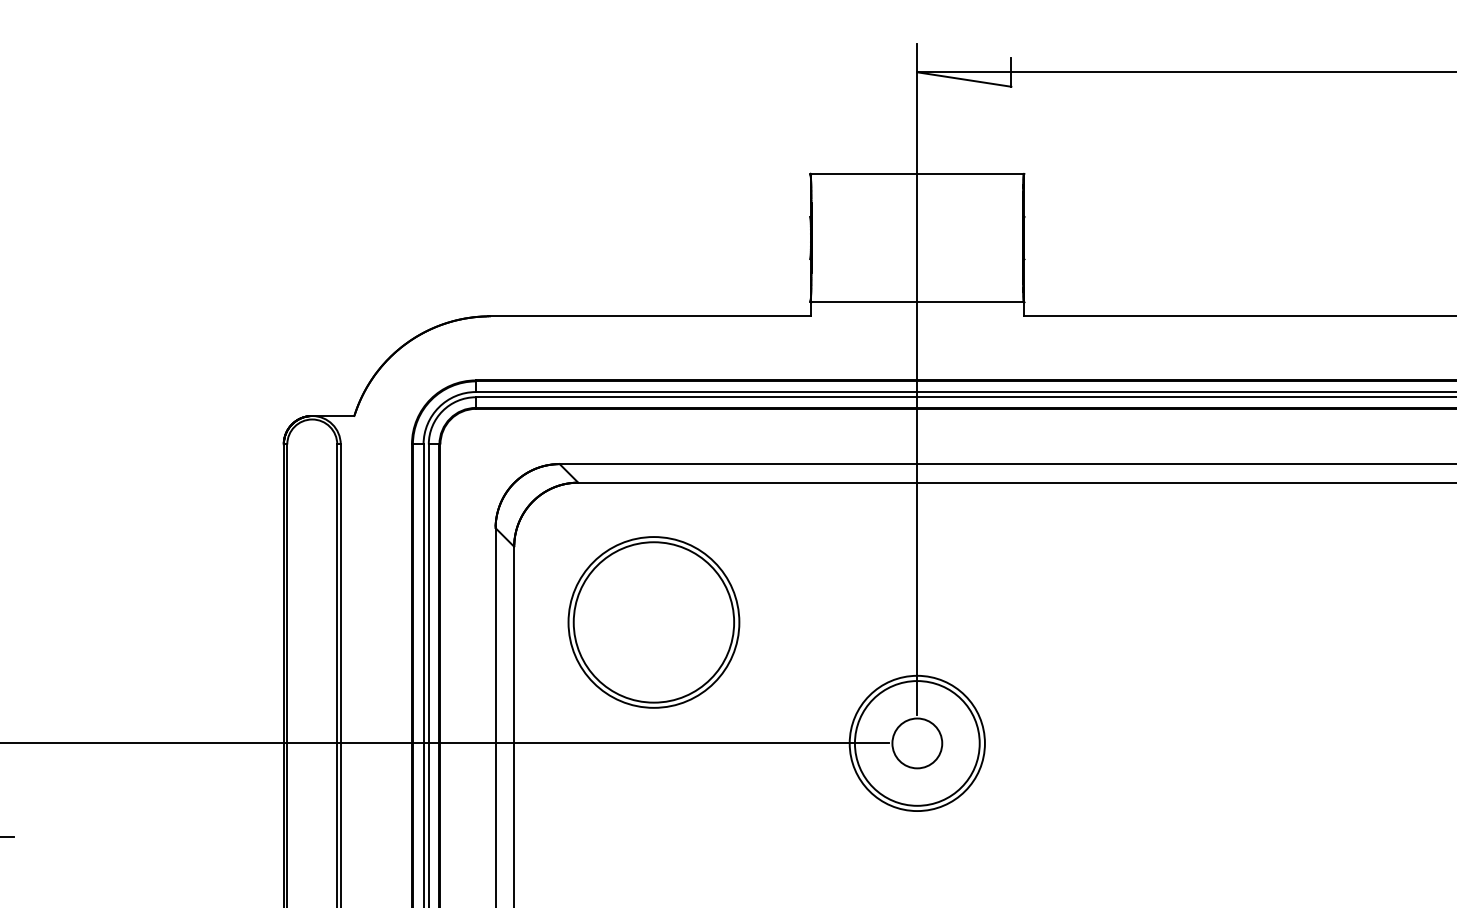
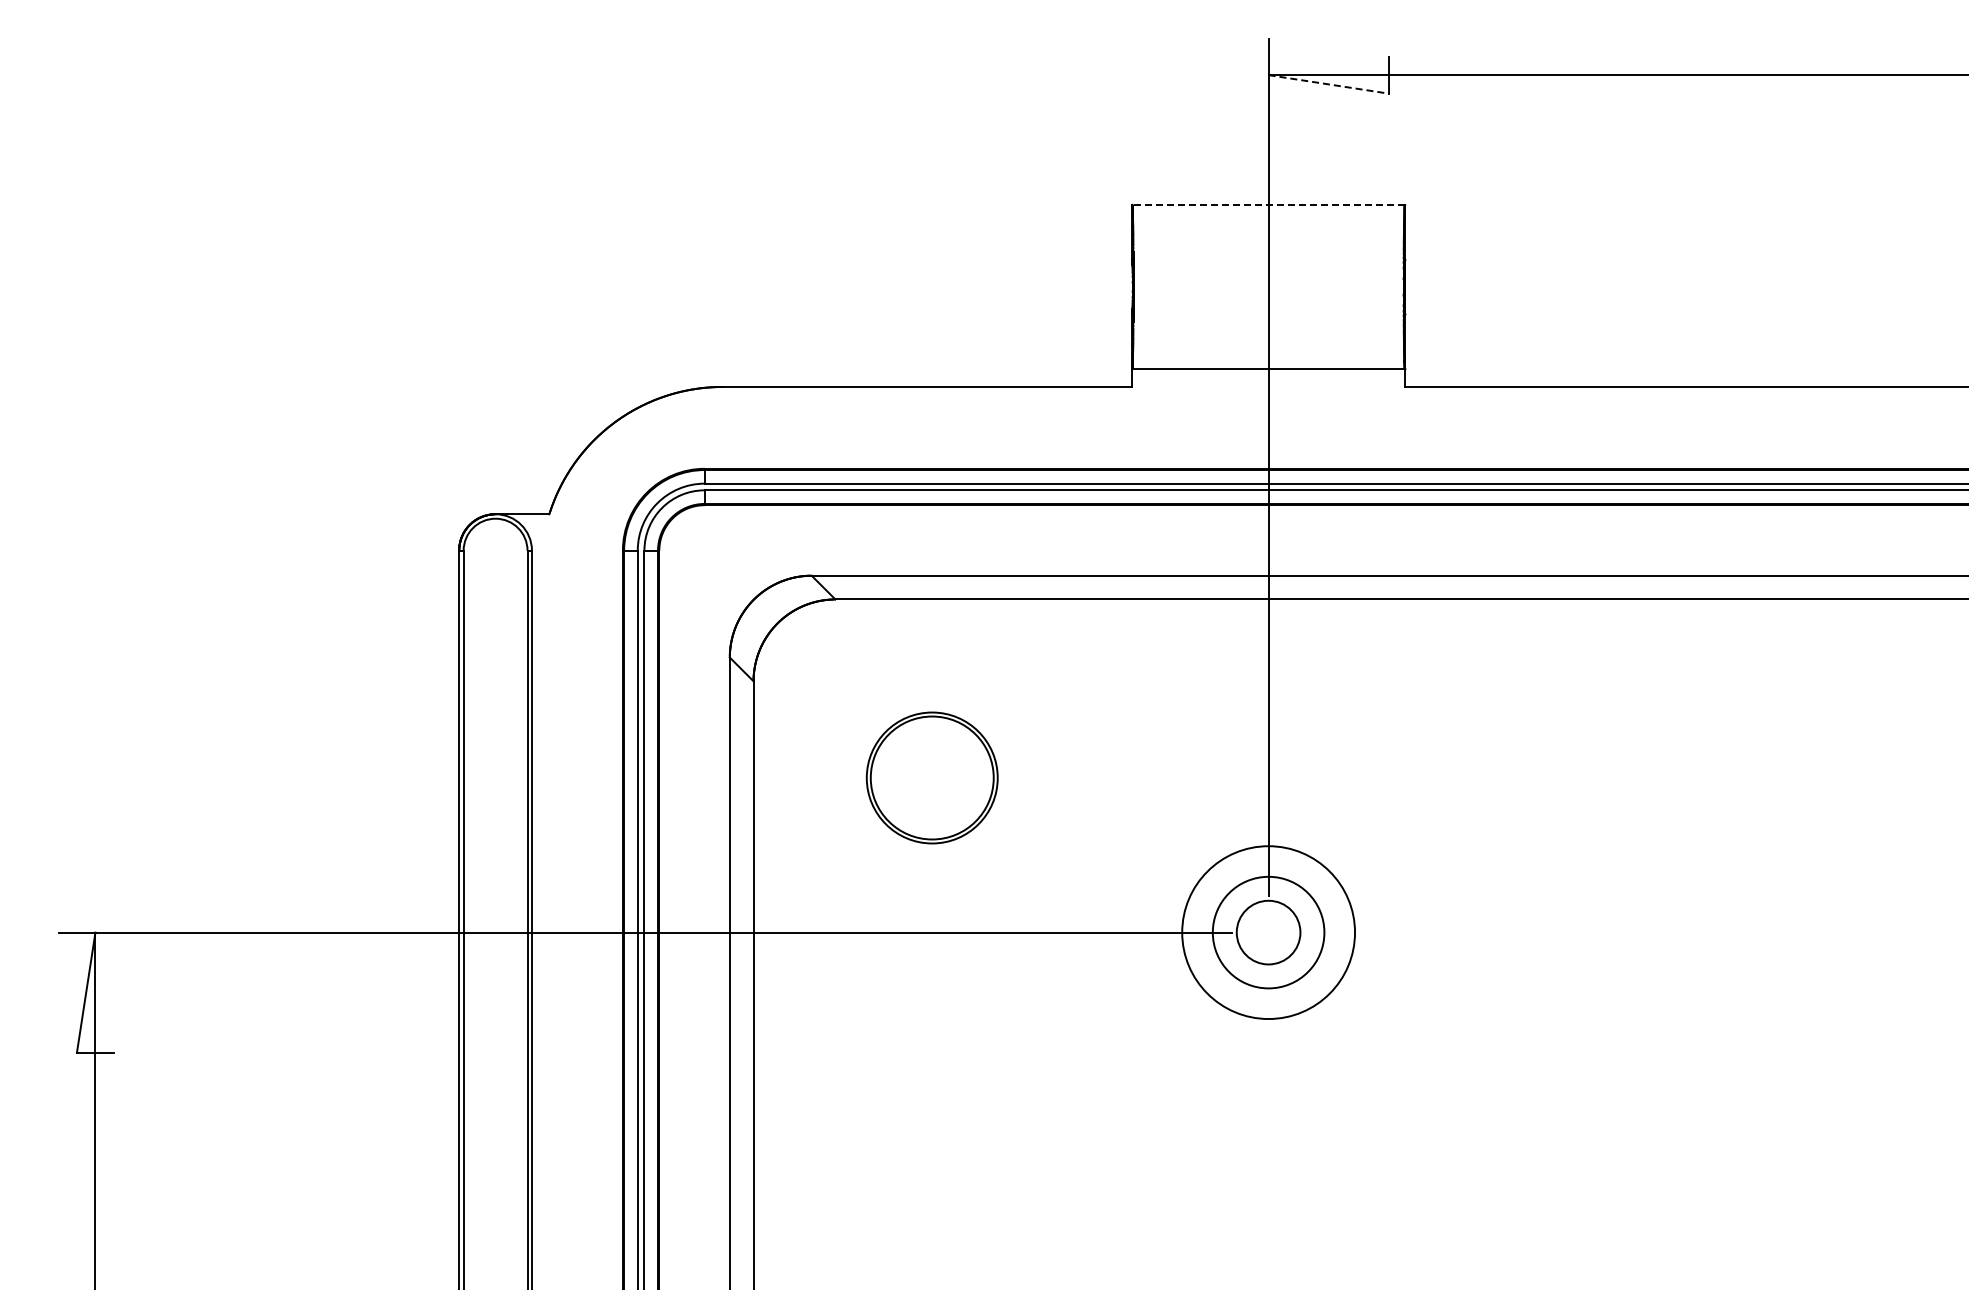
line: (964, 79) -> (1328, 84), solid -> dashed
line: (917, 174) -> (1268, 205), solid -> dashed
part: (654, 622) -> (932, 777), size x0.6
circle: (917, 743) -> (1268, 932), size x0.7

